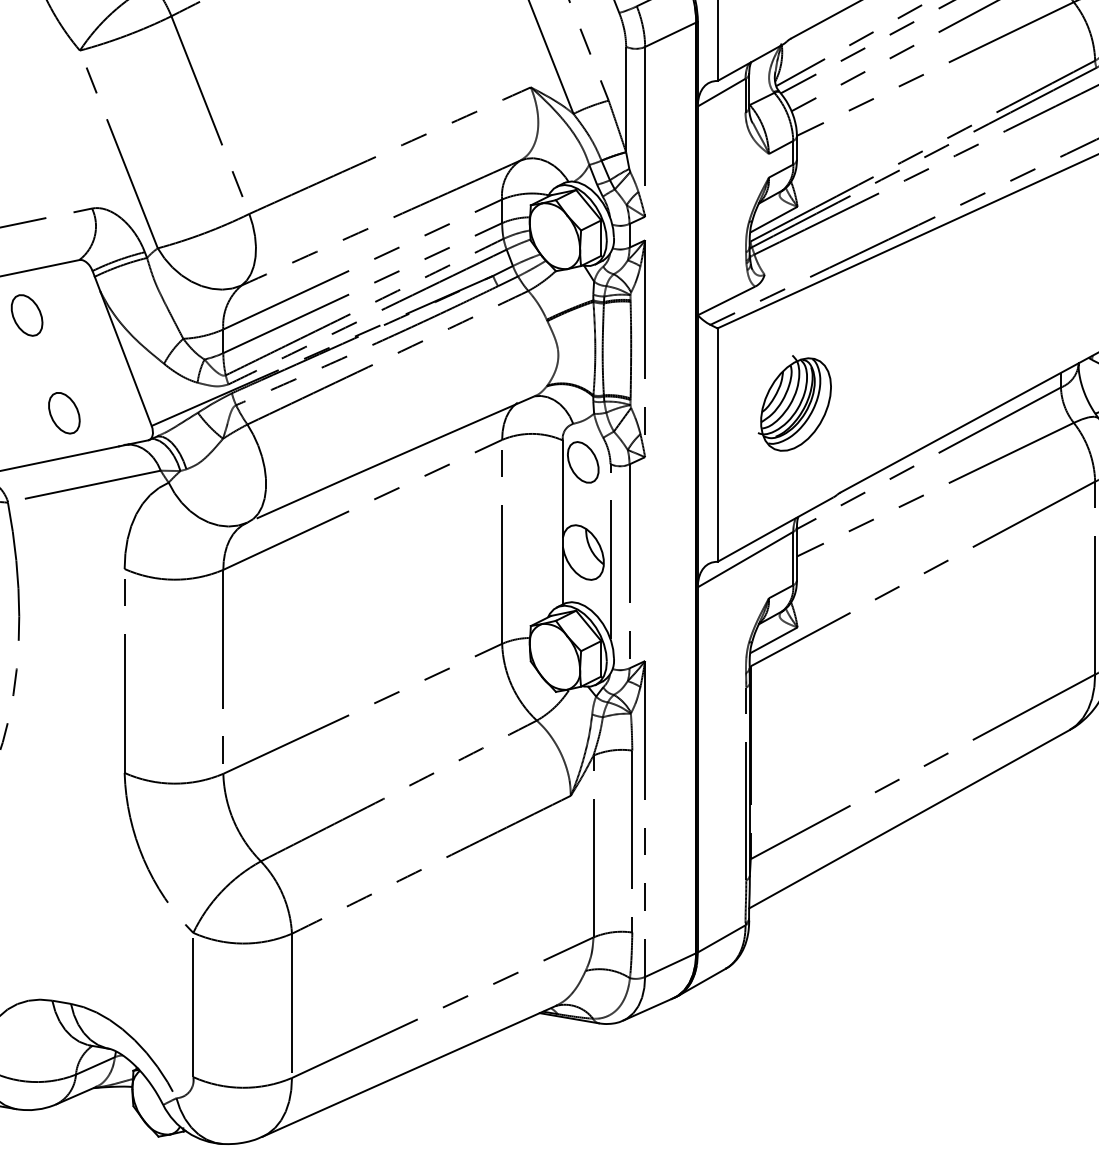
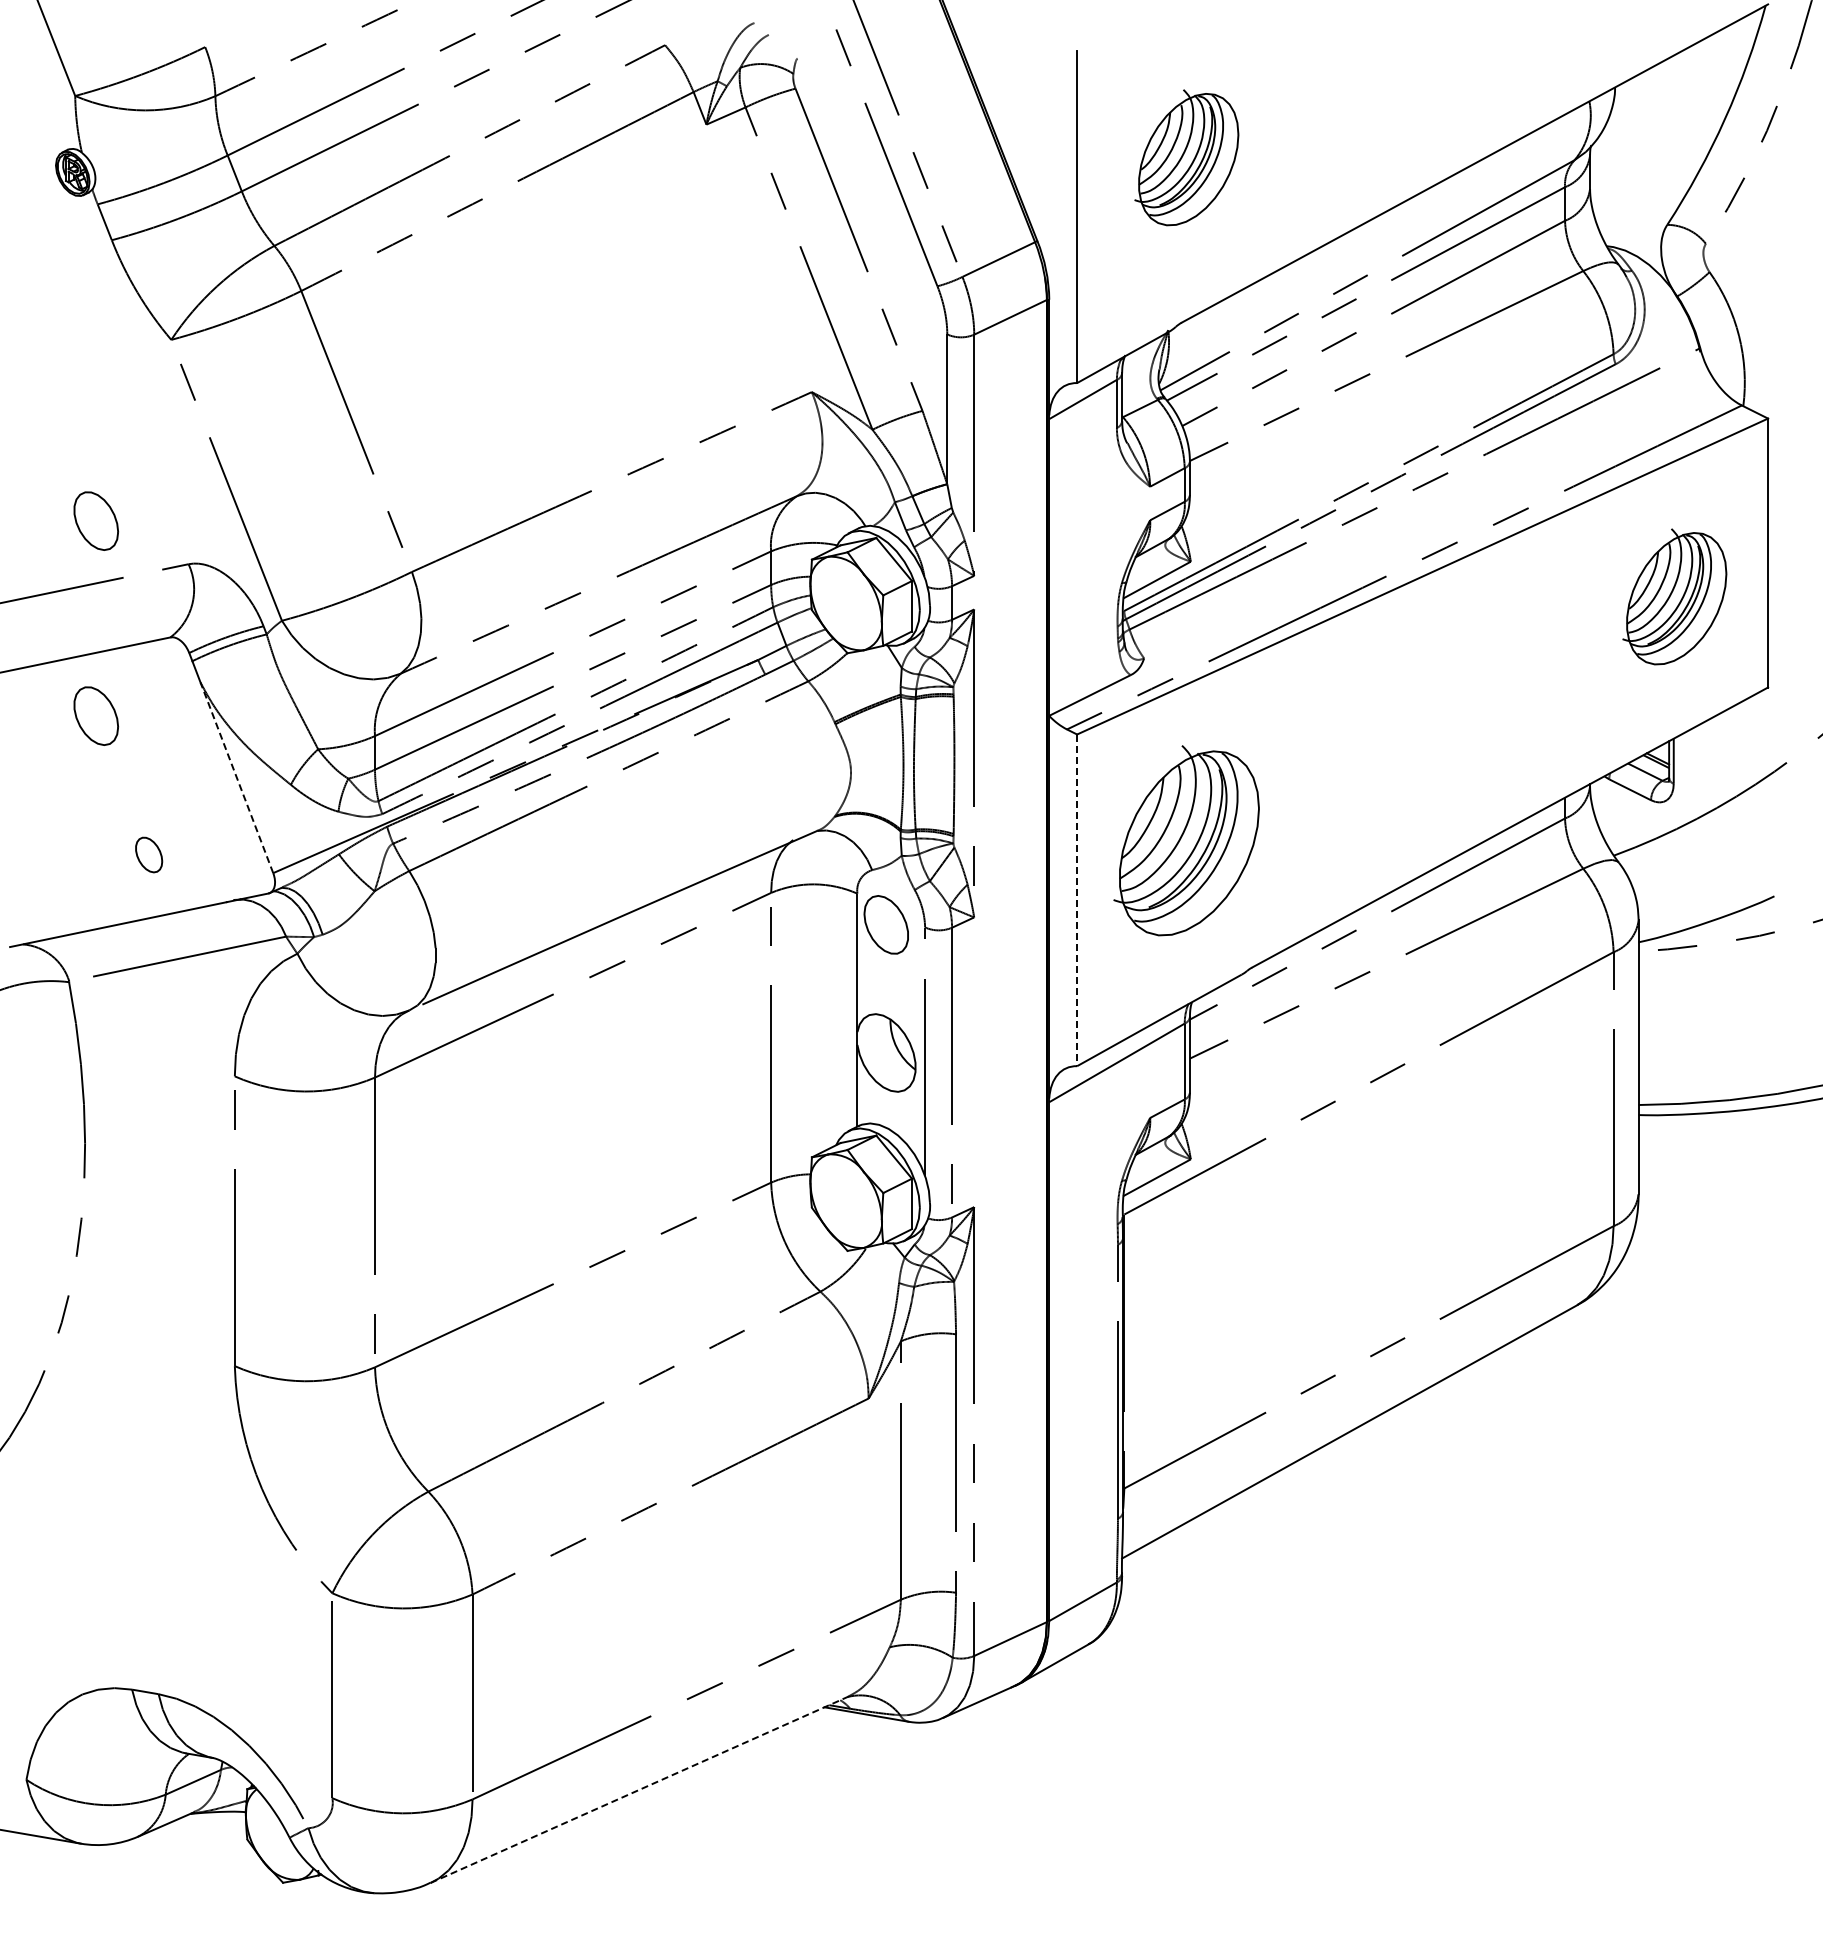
part: (26, 177) -> (95, 520), added
line: (125, 358) -> (236, 777), solid -> dashed
part: (794, 403) -> (1186, 840), size x1.4
part: (63, 412) -> (148, 854), size x0.6
line: (717, 445) -> (1077, 900), solid -> dashed
line: (409, 1071) -> (639, 1789), solid -> dashed

